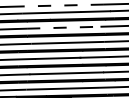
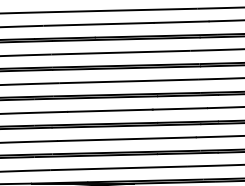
line: (63, 5) -> (120, 10), dashed -> solid
line: (63, 27) -> (120, 52), dashed -> solid

